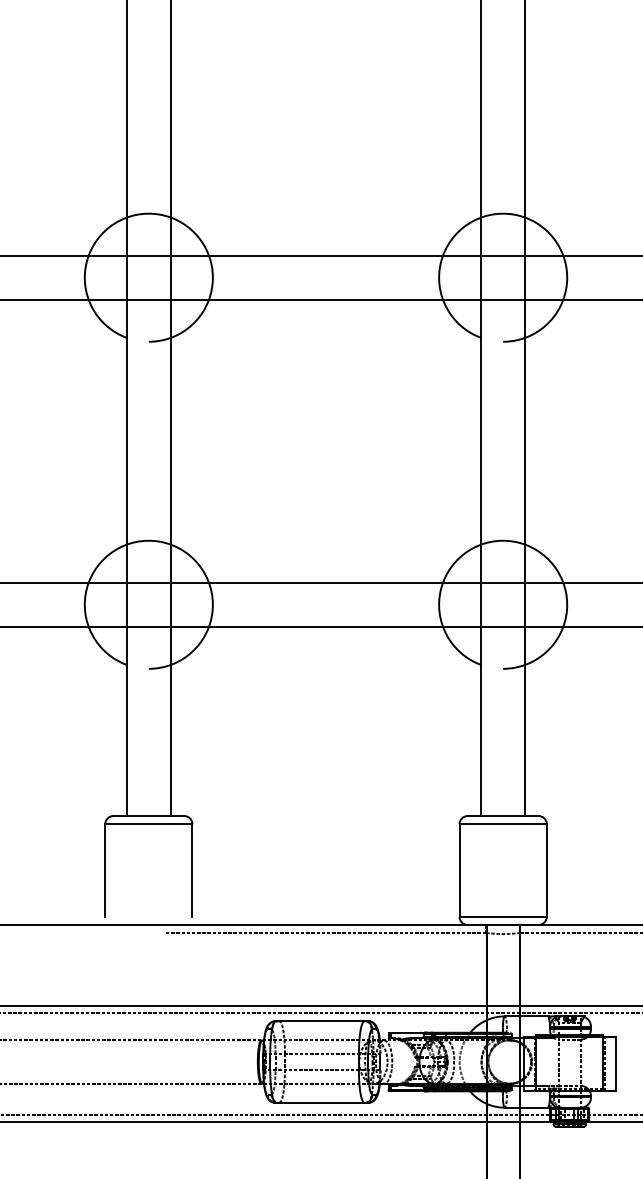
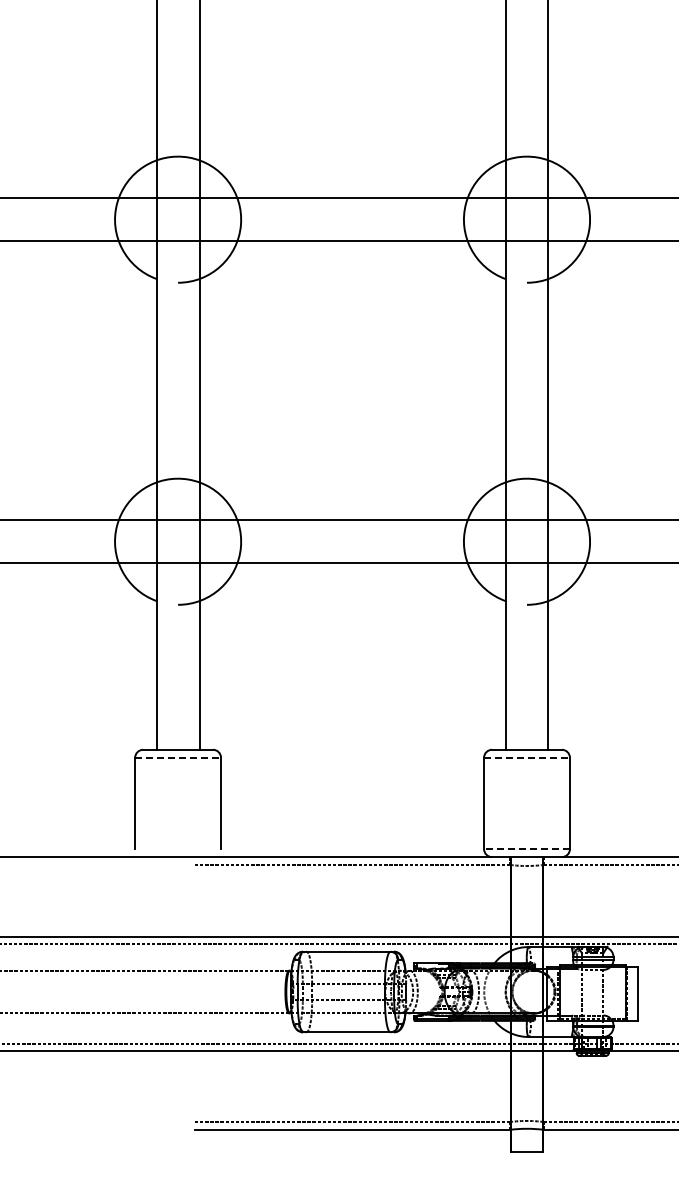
line: (149, 823) -> (178, 757), solid -> dashed
line: (503, 823) -> (527, 757), solid -> dashed
line: (503, 917) -> (527, 849), solid -> dashed

